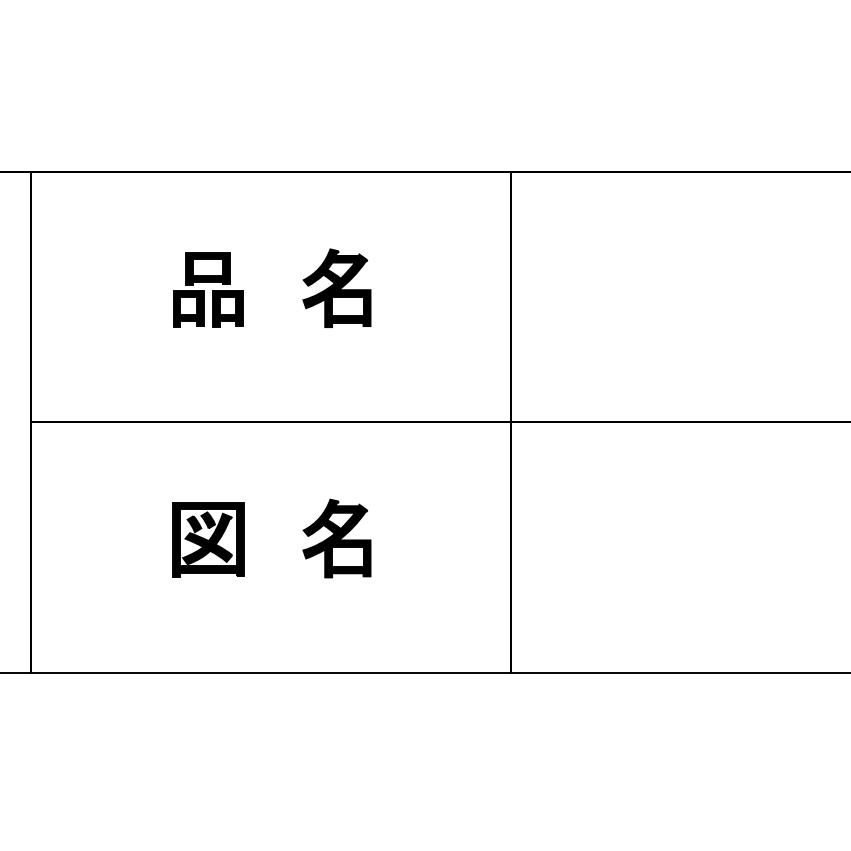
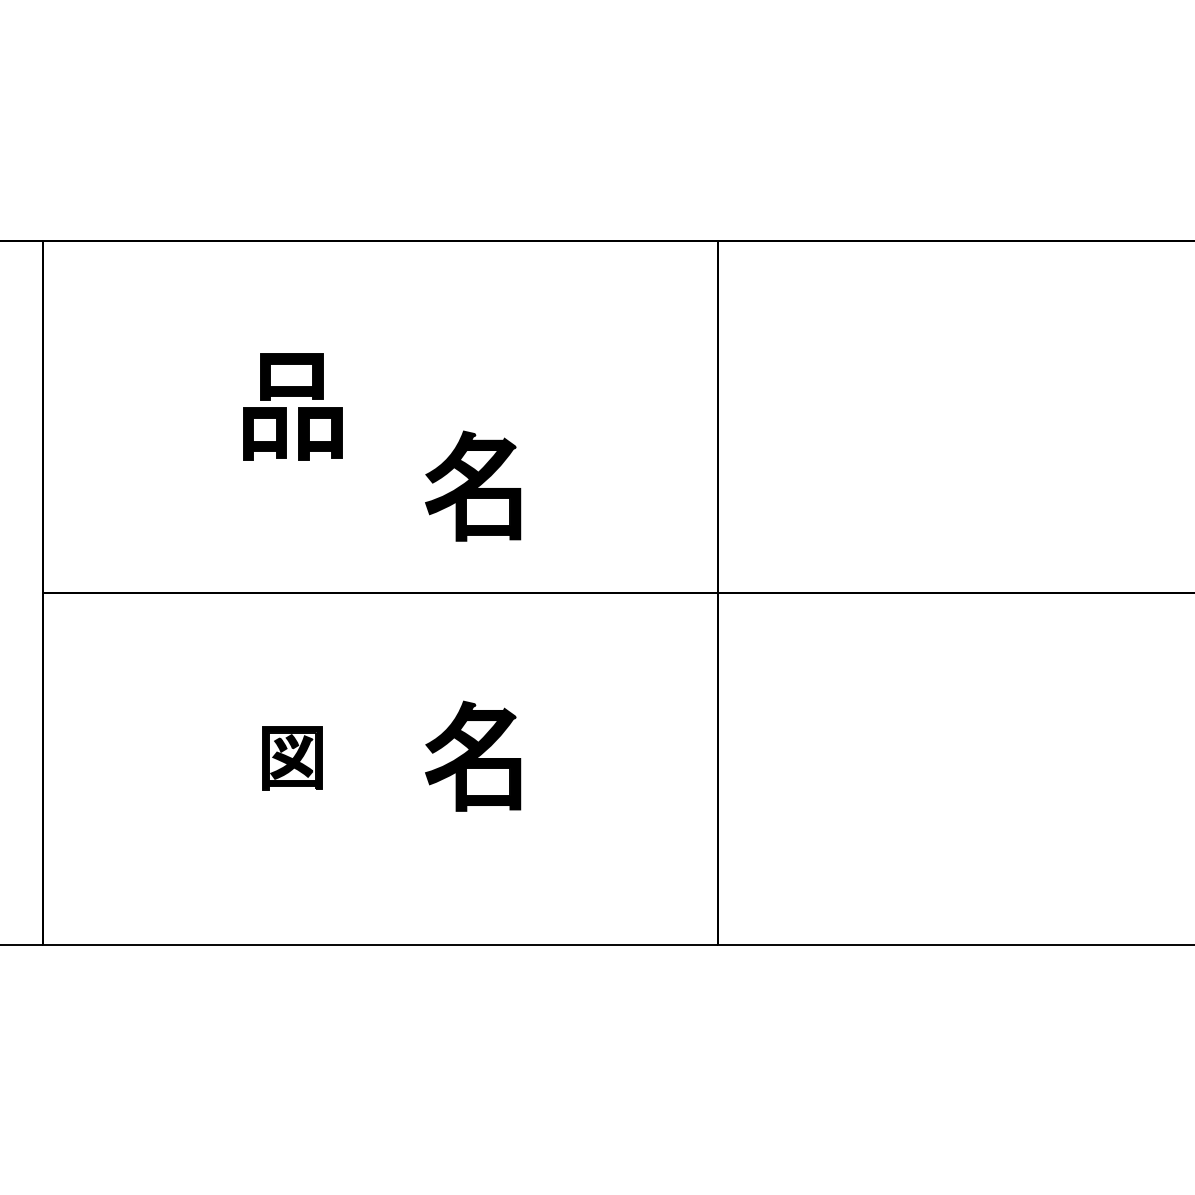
part: (336, 287) -> (472, 485), moved
part: (208, 539) -> (292, 757), size x0.6

